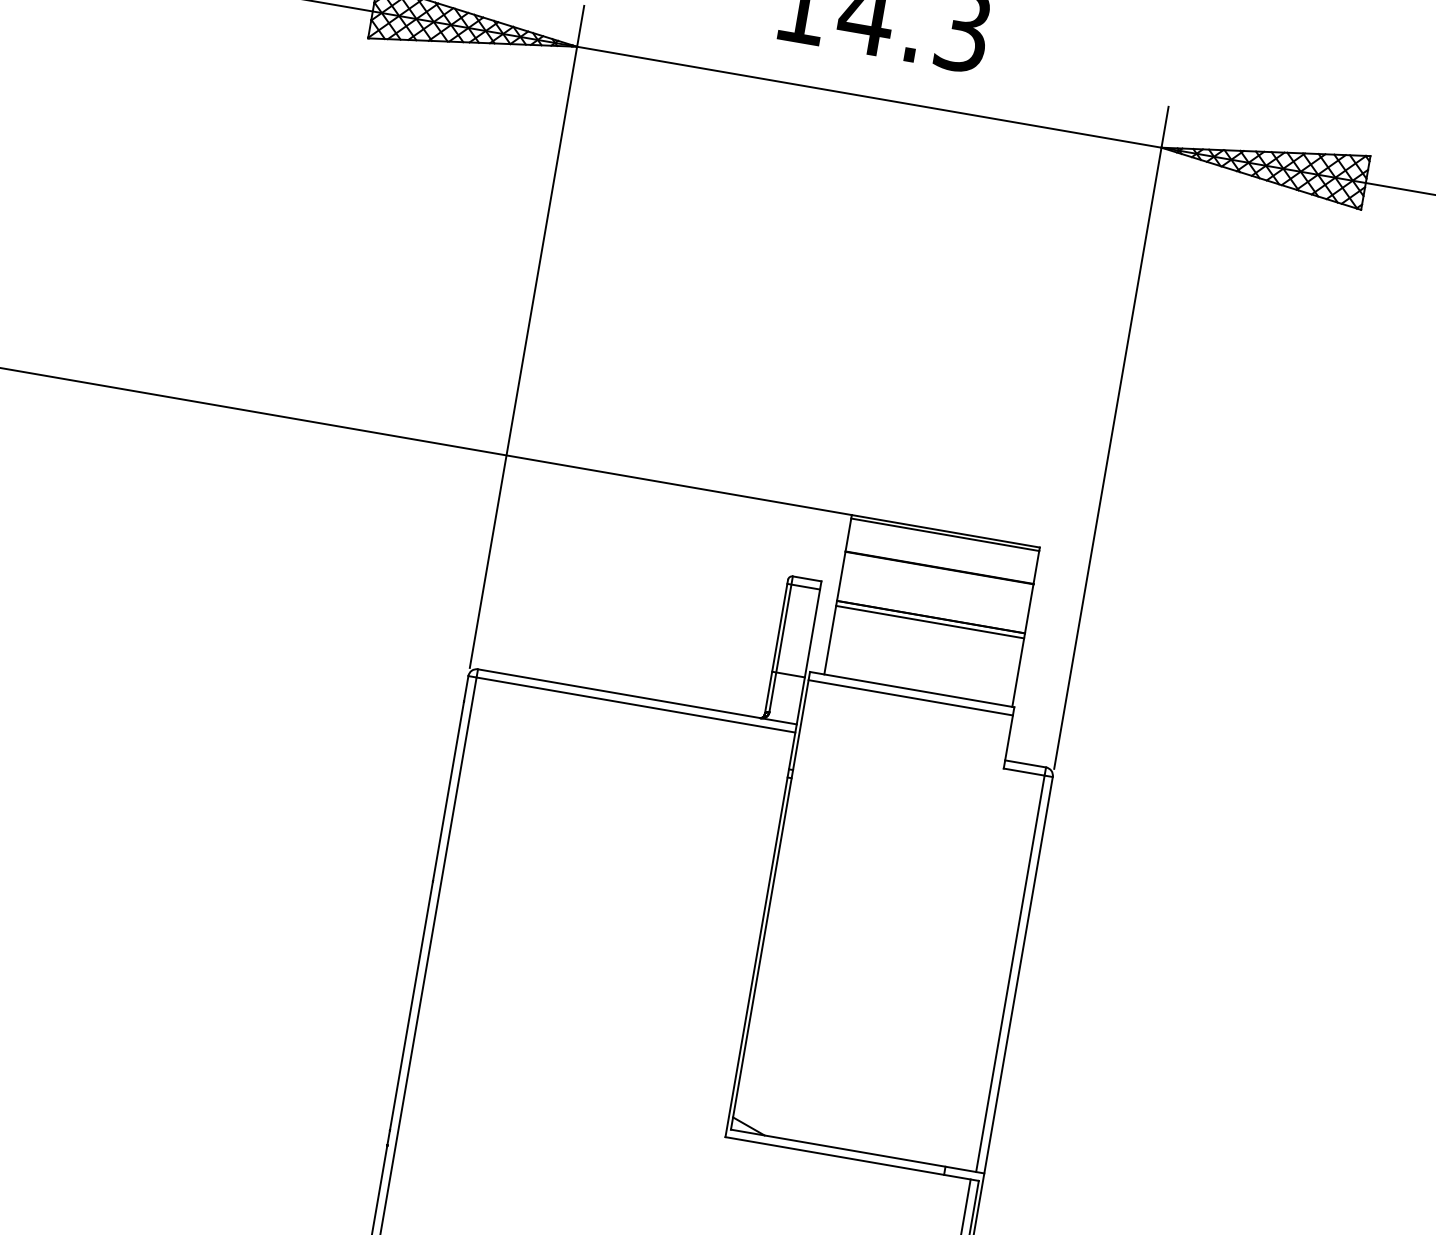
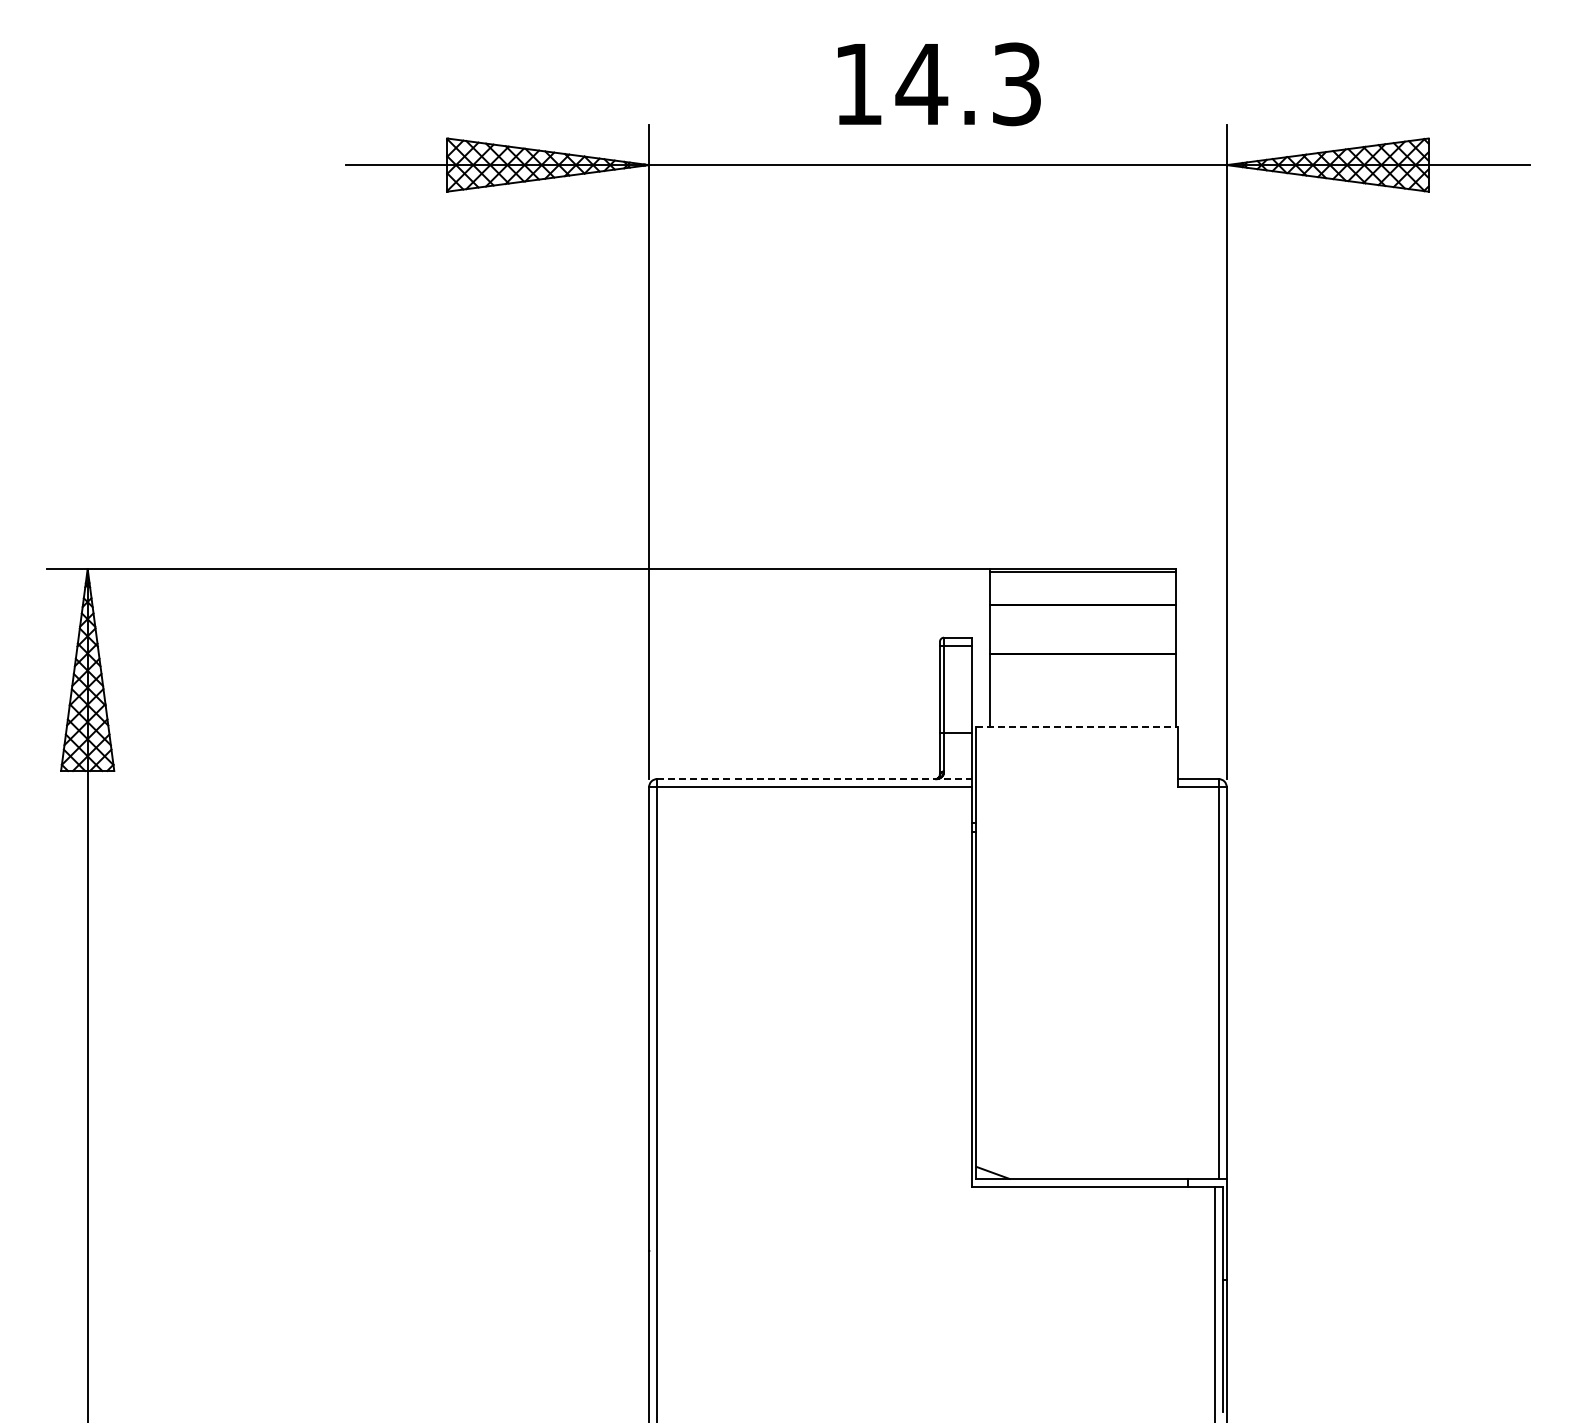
line: (930, 621) -> (1083, 658), removed
line: (912, 689) -> (1077, 726), solid -> dashed
line: (637, 697) -> (814, 779), solid -> dashed
line: (911, 697) -> (1077, 734), removed

